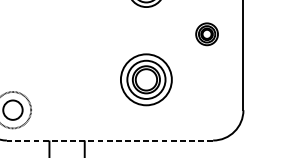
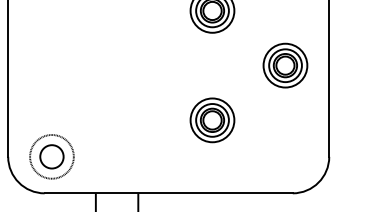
part: (207, 34) -> (285, 65), size x1.67
part: (146, 79) -> (212, 120), size x0.71
line: (109, 140) -> (168, 193), dashed -> solid

